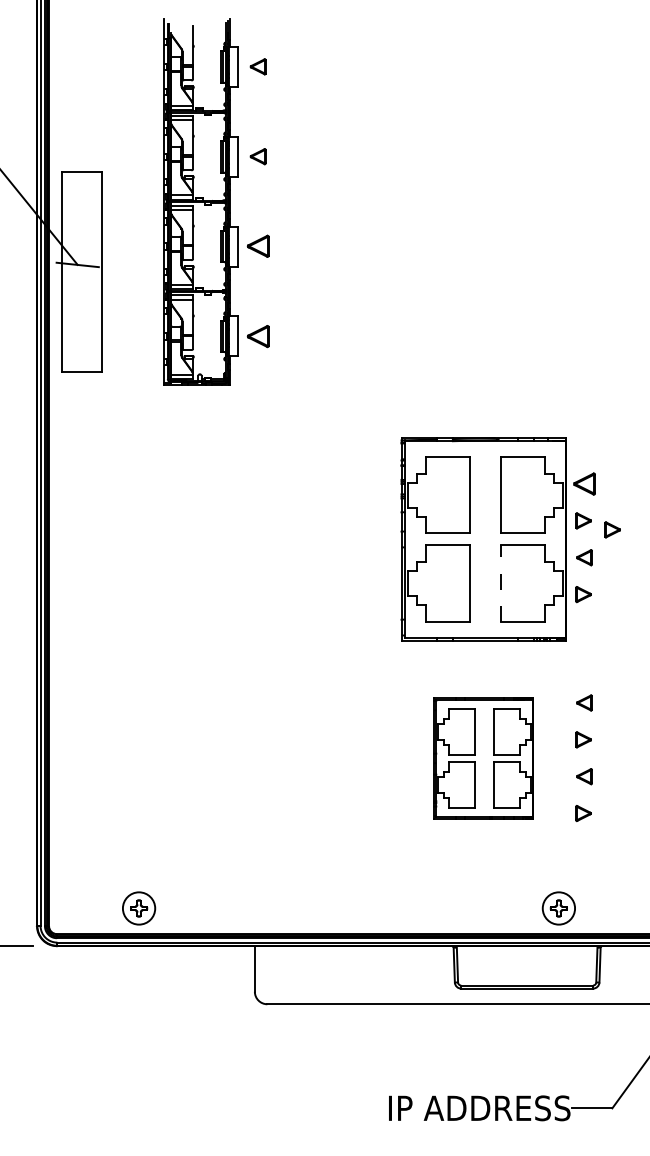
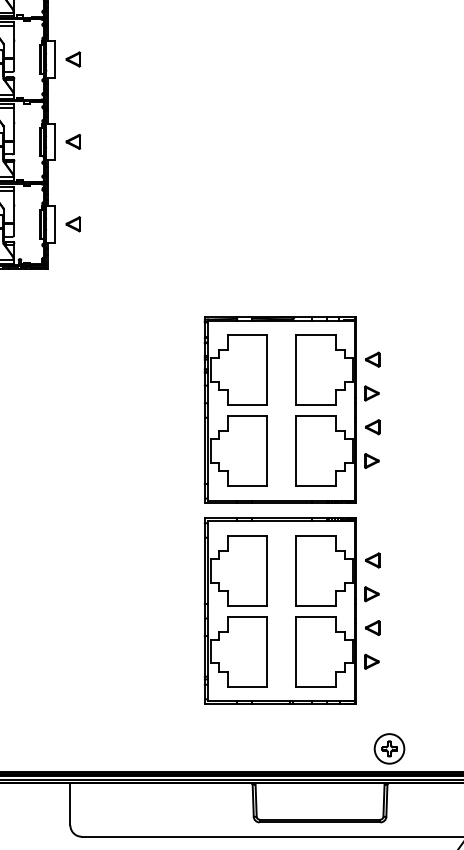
part: (257, 246) -> (72, 141), size x0.71
part: (257, 335) -> (72, 223), size x0.71
part: (584, 483) -> (372, 359), size x0.71
part: (612, 529) -> (398, 401), removed
line: (501, 583) -> (296, 450), dashed -> solid
part: (483, 758) -> (280, 611), size x1.67
part: (558, 908) -> (389, 748), moved

